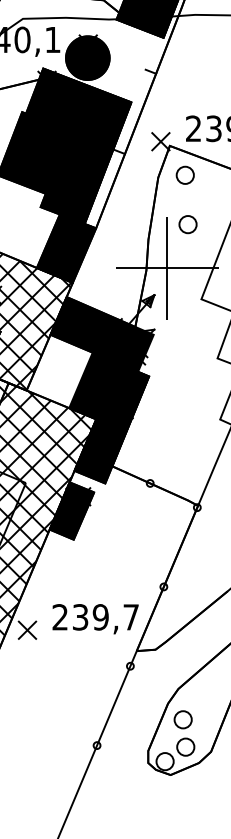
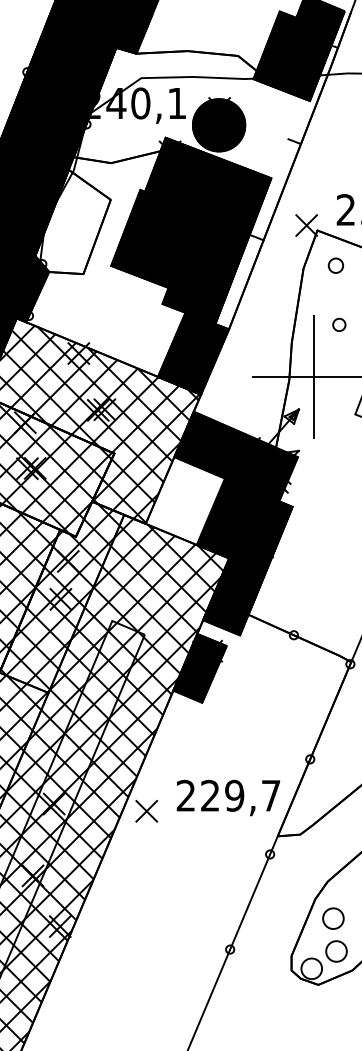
circle: (184, 175) -> (335, 265), size x0.7
circle: (188, 224) -> (339, 324), size x0.6
text: (80, 617) -> (210, 795), 239,7 -> 229,7

